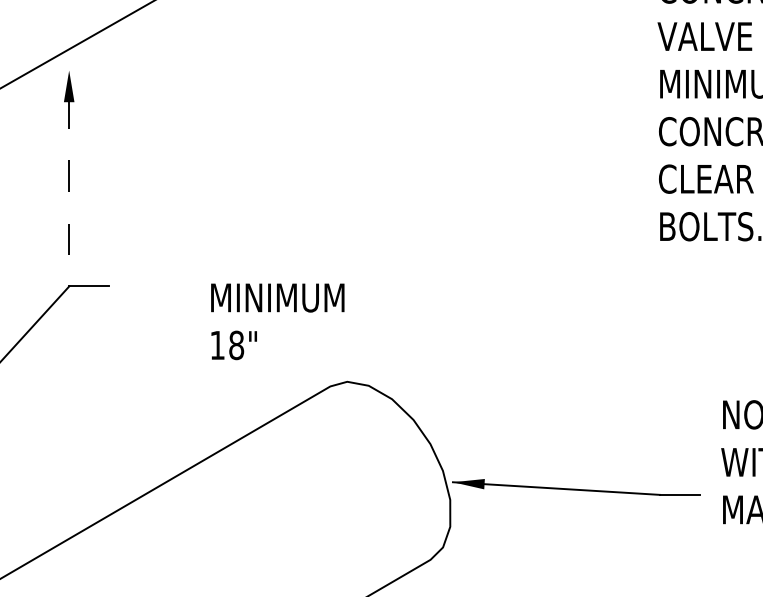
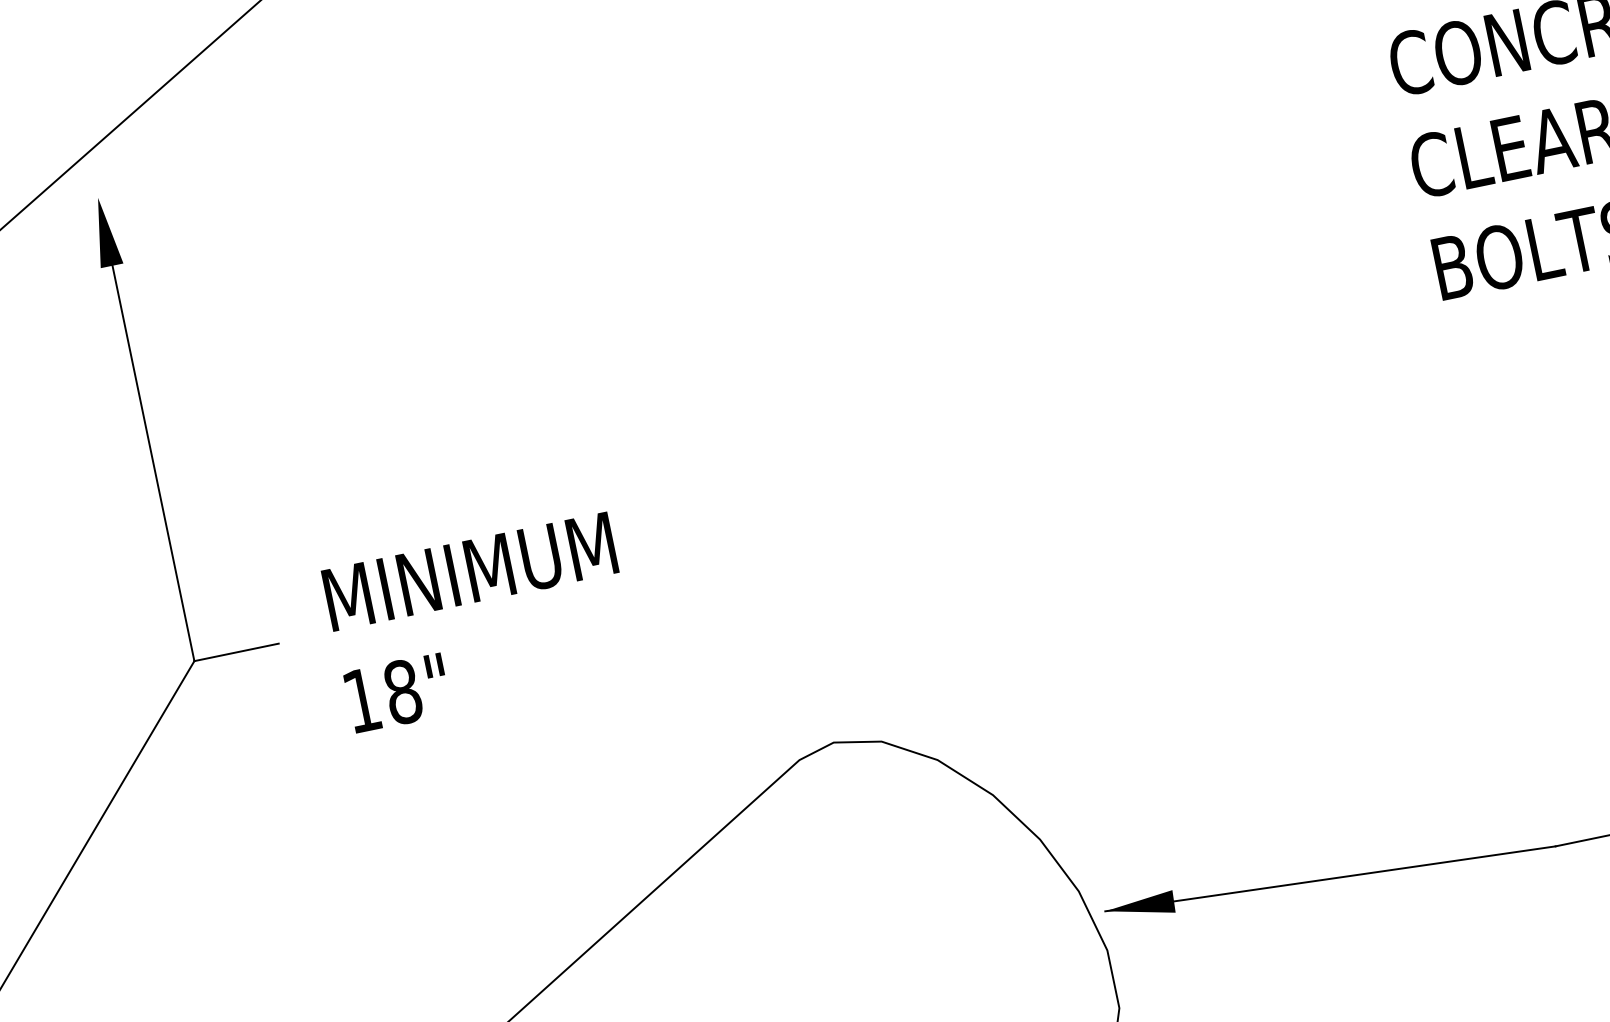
line: (69, 191) -> (152, 457), dashed -> solid
text: (277, 321) -> (480, 622), moved

